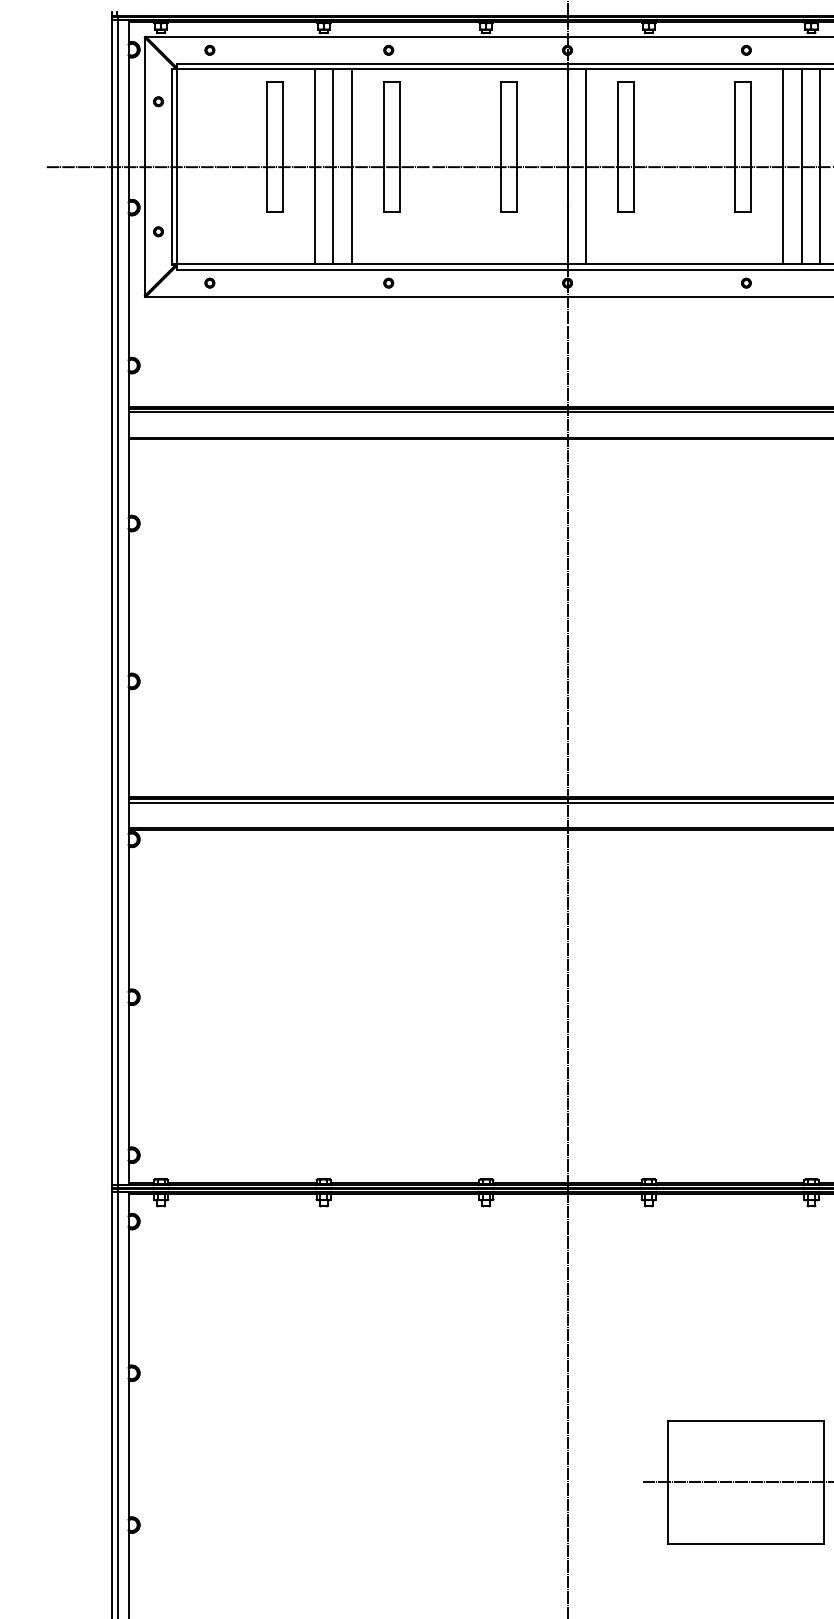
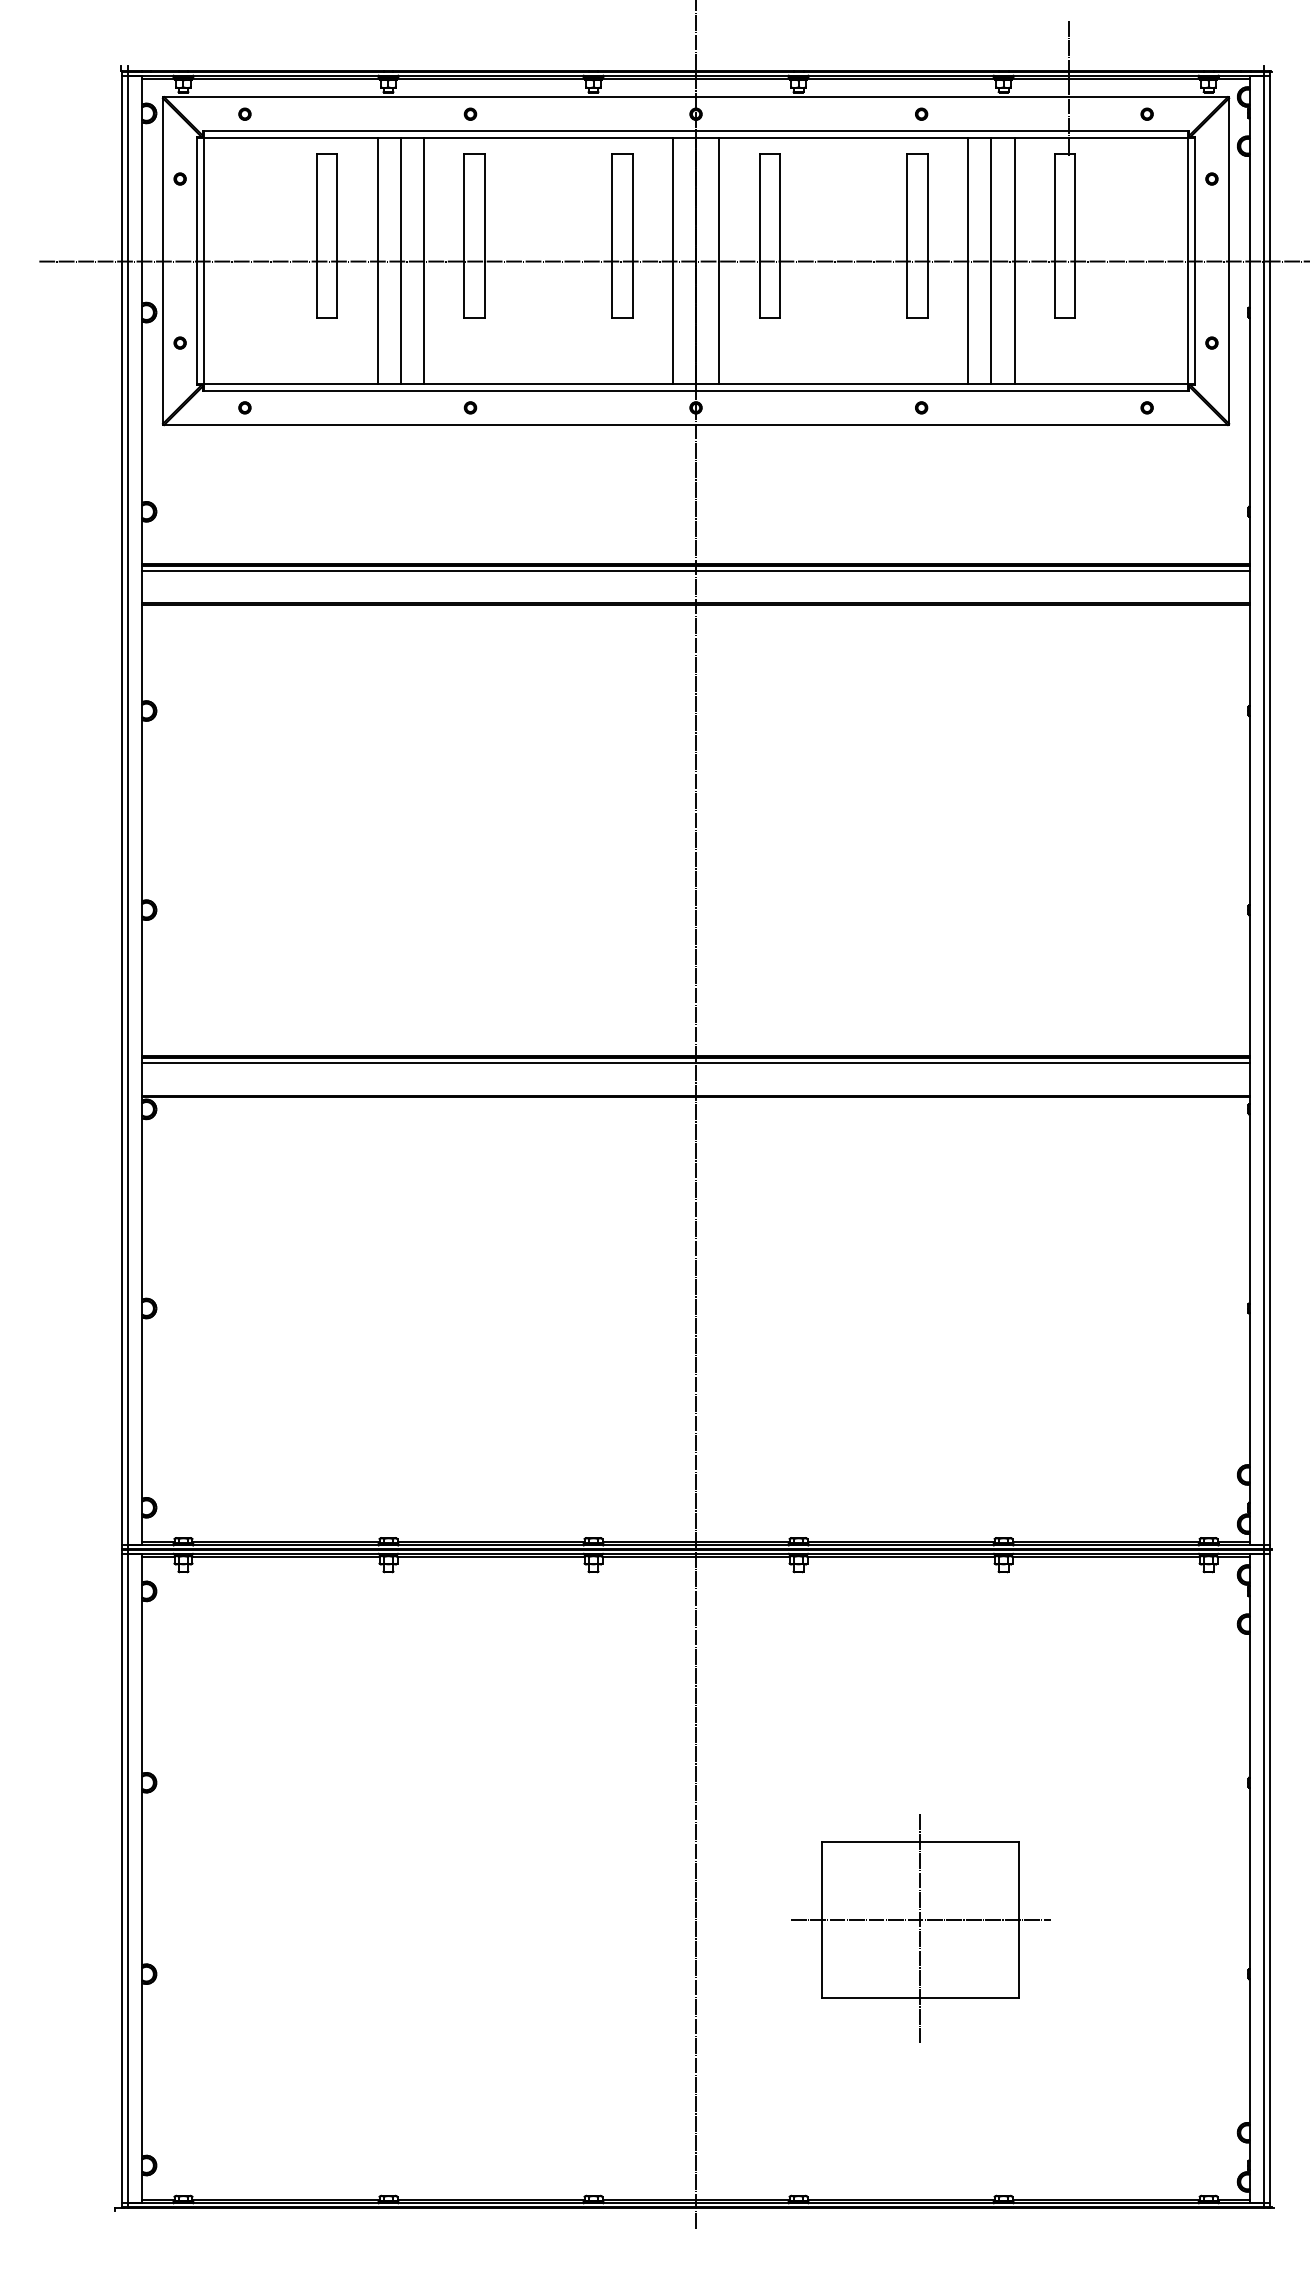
line: (548, 167) -> (672, 261), added
line: (745, 1488) -> (920, 1928), added

